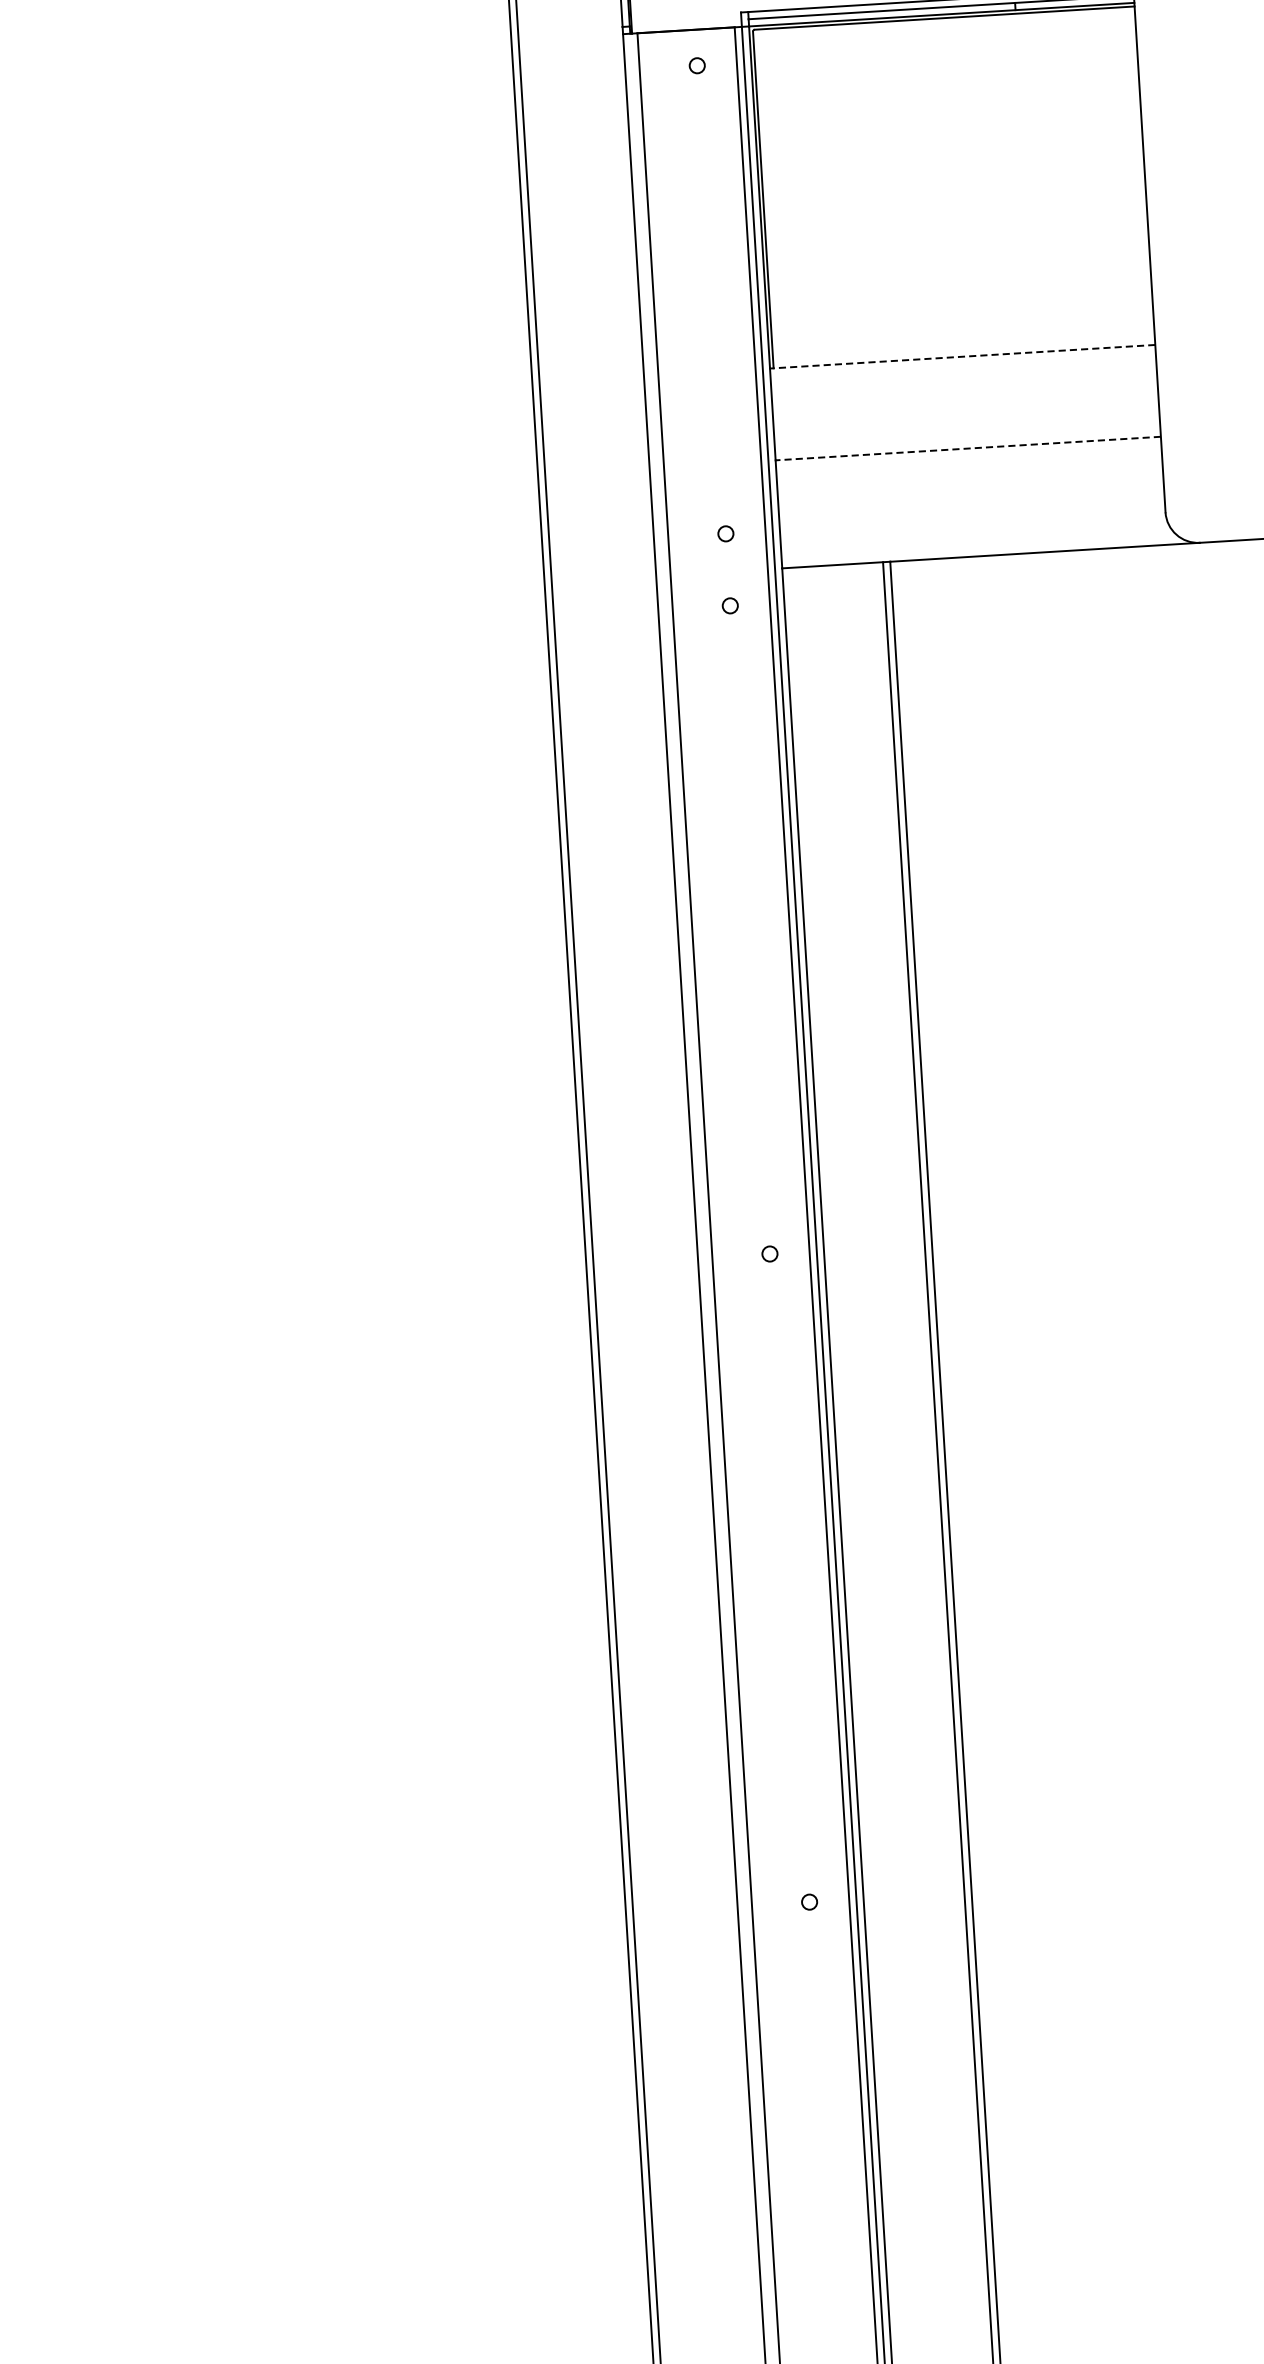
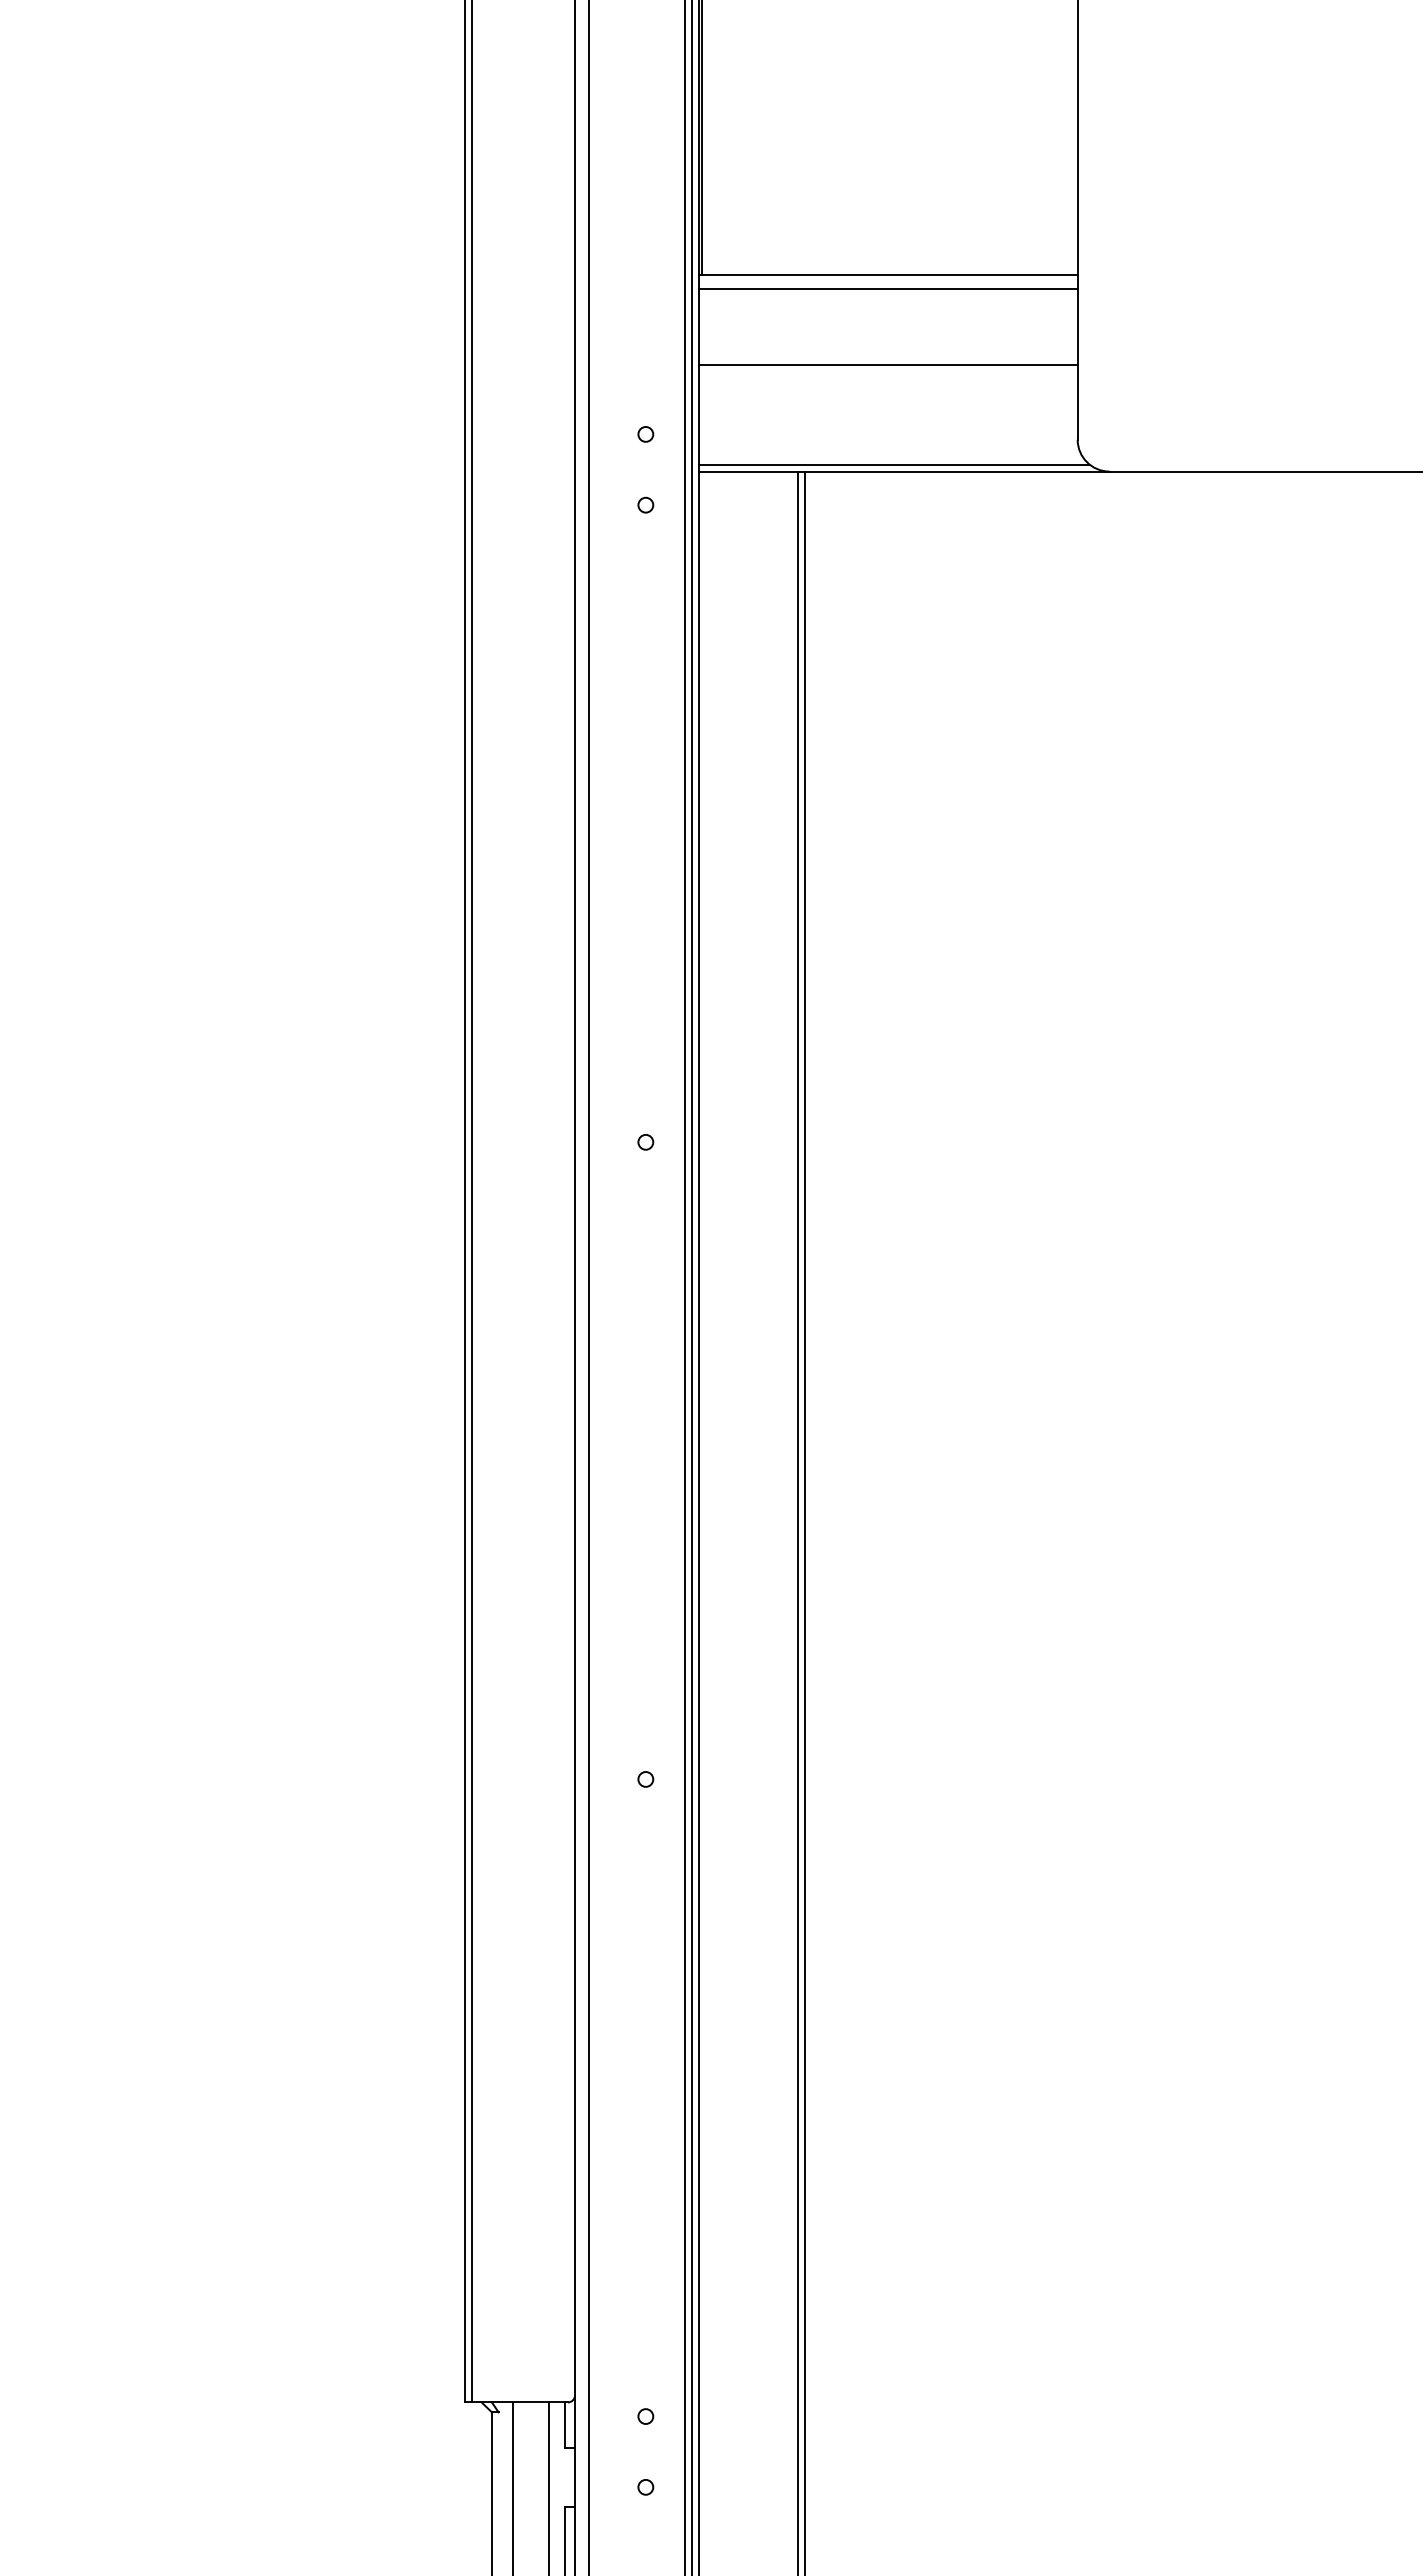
line: (961, 357) -> (887, 275), dashed -> solid
line: (962, 371) -> (887, 289), added
line: (967, 448) -> (887, 365), dashed -> solid
line: (979, 549) -> (893, 464), added

